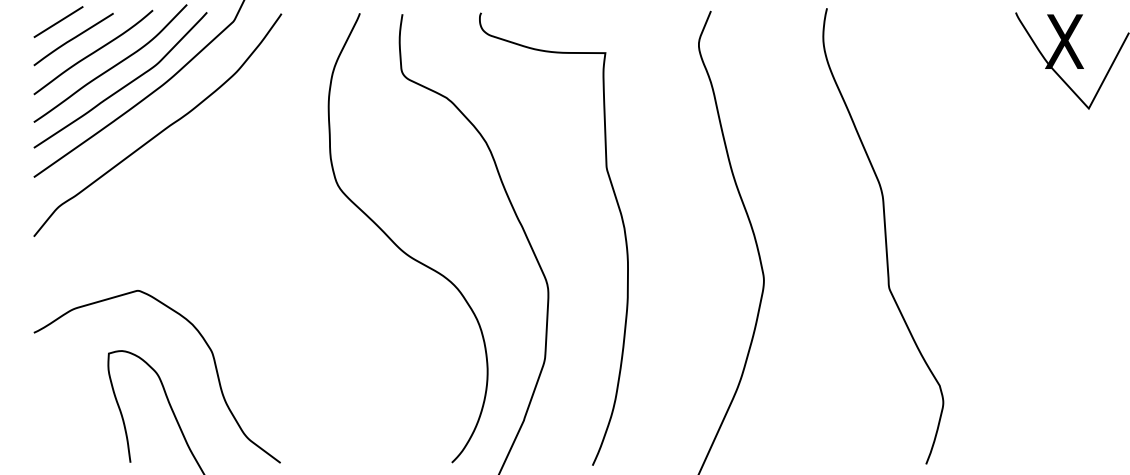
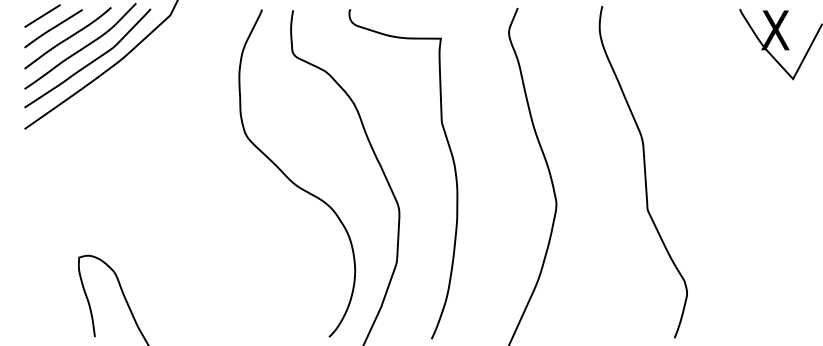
curve: (161, 130) -> (117, 95), removed
curve: (206, 345) -> (150, 251), removed

